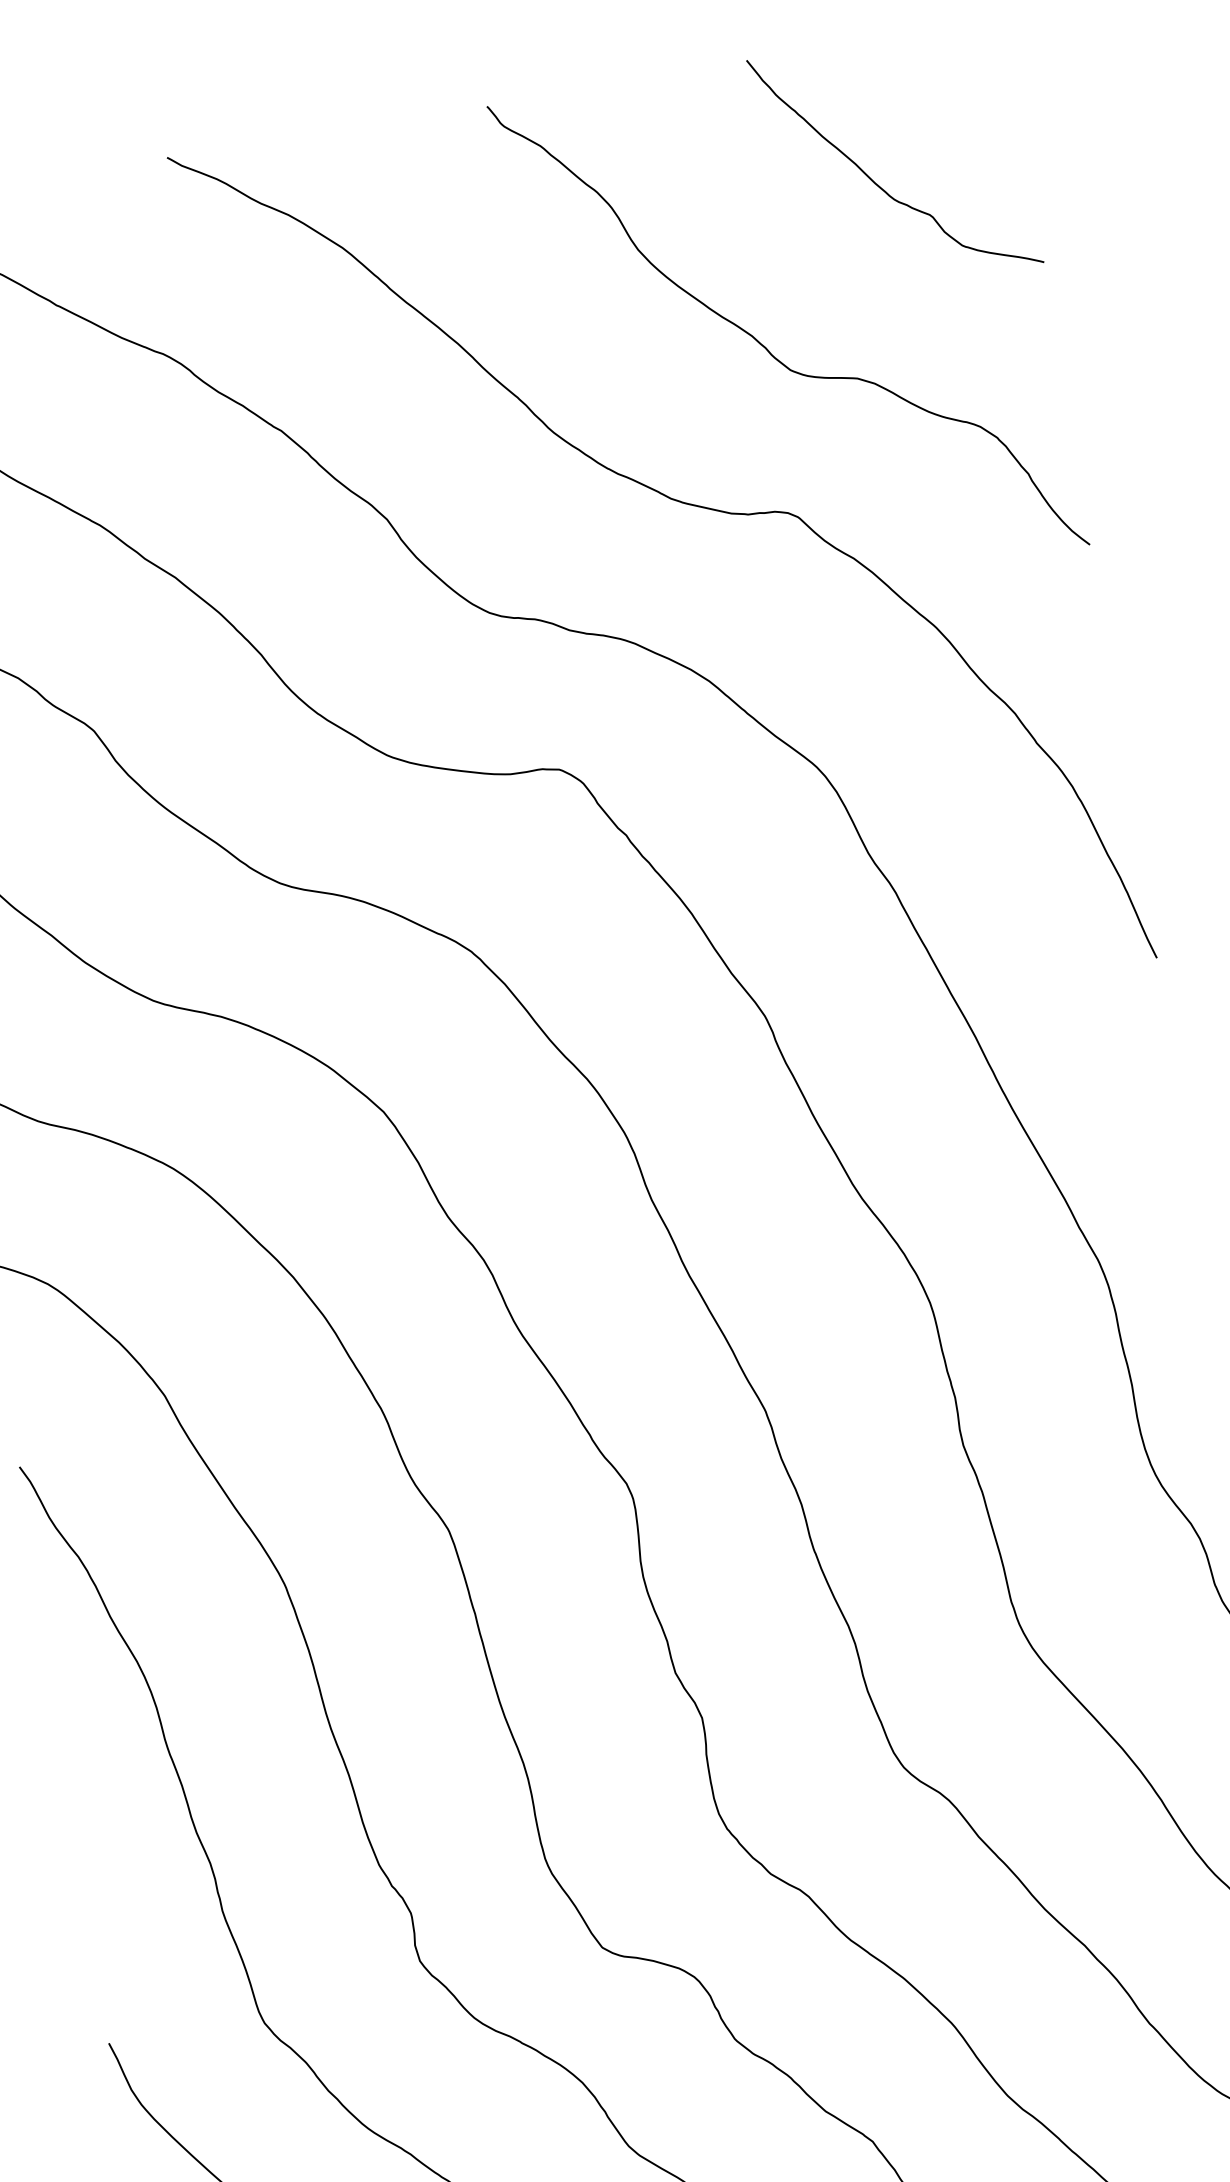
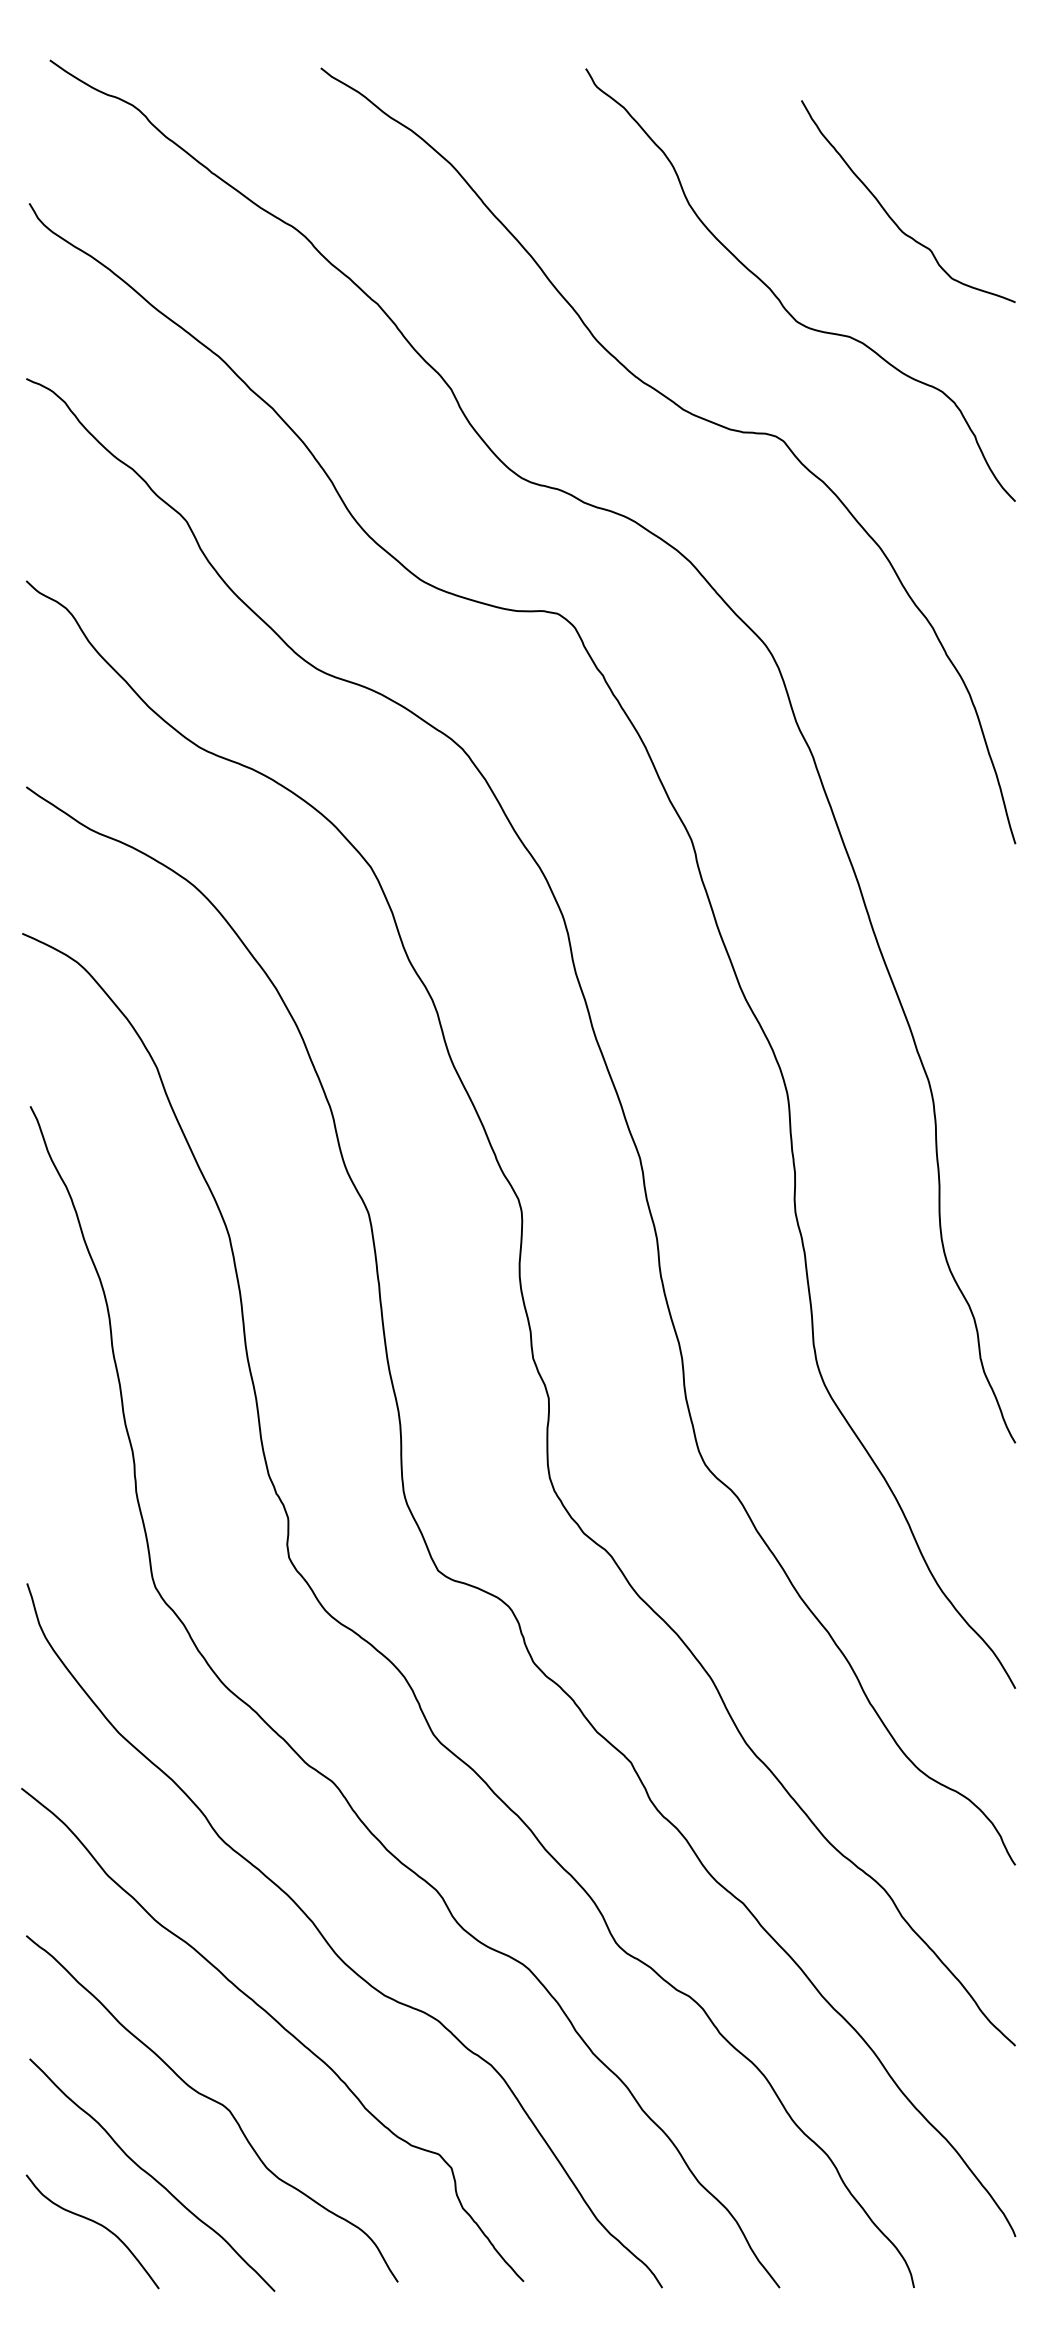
curve: (873, 179) -> (888, 213), moved

